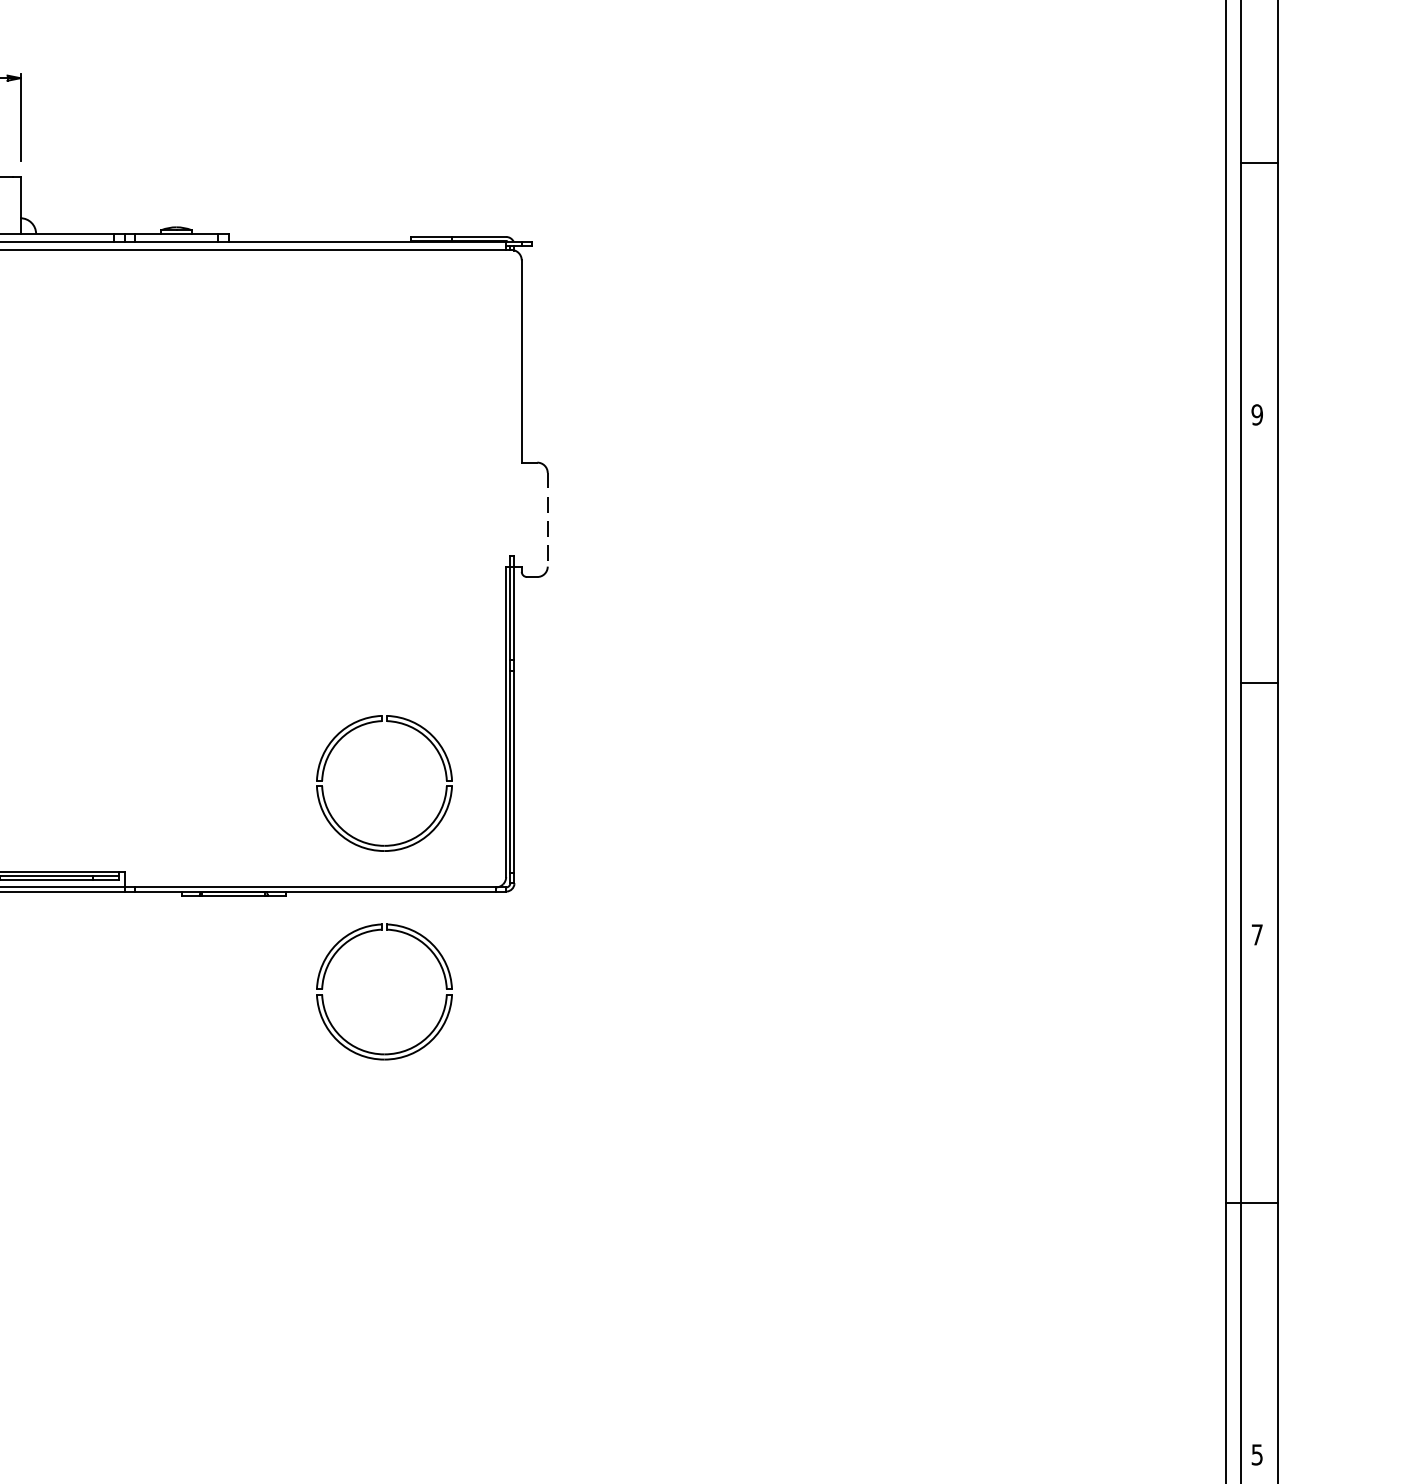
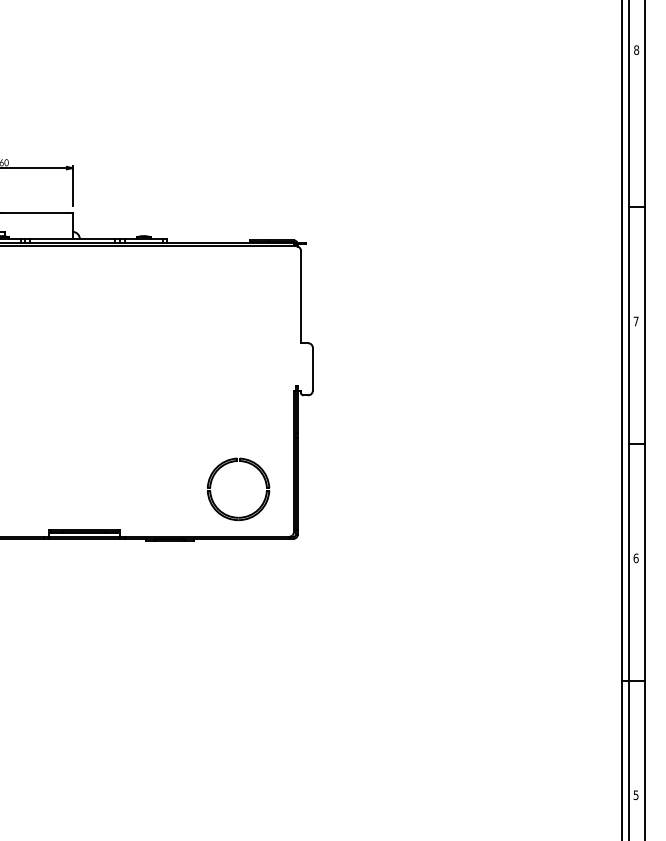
text: (1255, 414) -> (635, 321), 9 -> 7
line: (546, 520) -> (312, 369), dashed -> solid
text: (1255, 935) -> (635, 558), 7 -> 6
part: (353, 1042) -> (224, 607), removed

